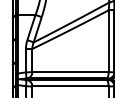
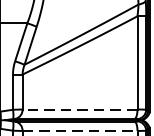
line: (69, 72) -> (78, 109), solid -> dashed
line: (70, 86) -> (80, 131), solid -> dashed

